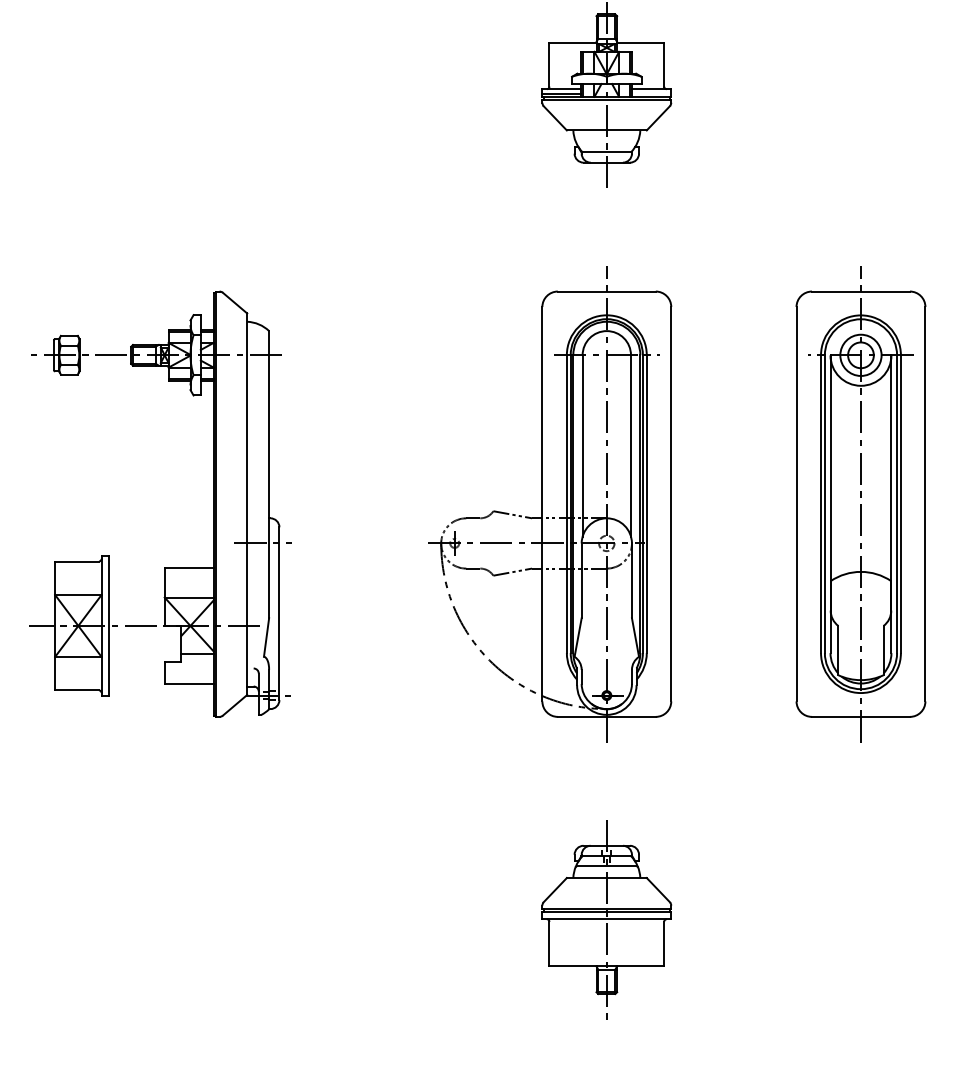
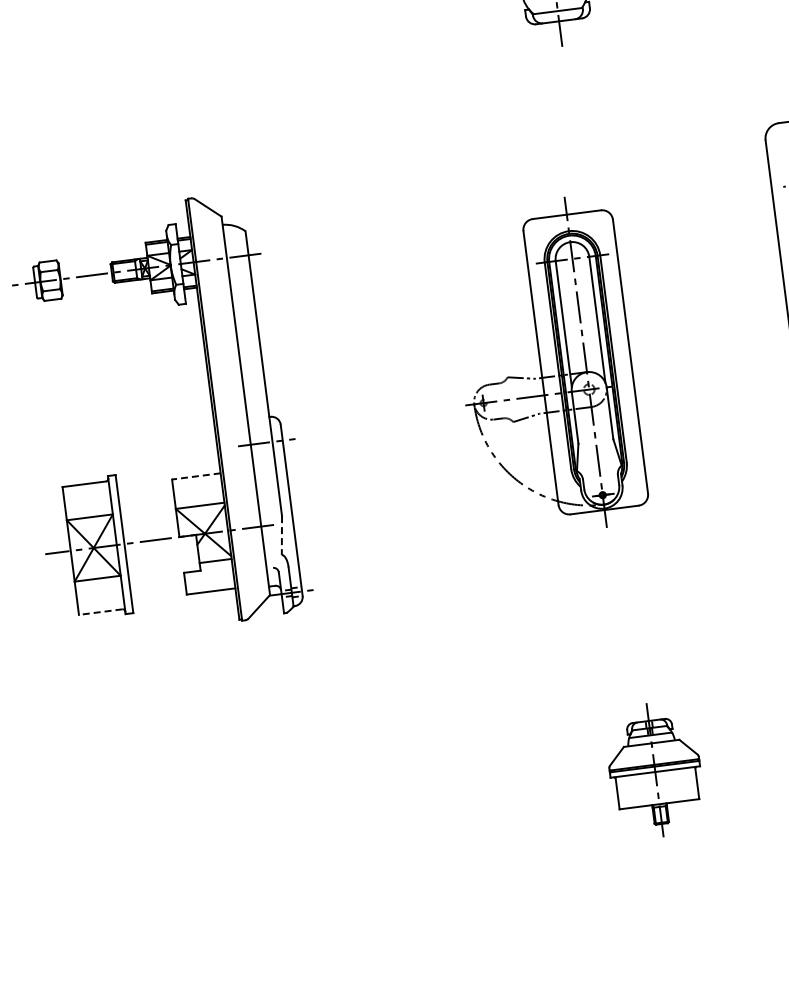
part: (550, 504) -> (546, 367), size x0.7
line: (188, 567) -> (195, 476), solid -> dashed
line: (266, 637) -> (281, 535), solid -> dashed
line: (77, 690) -> (101, 612), solid -> dashed
part: (606, 919) -> (654, 772), size x0.7

